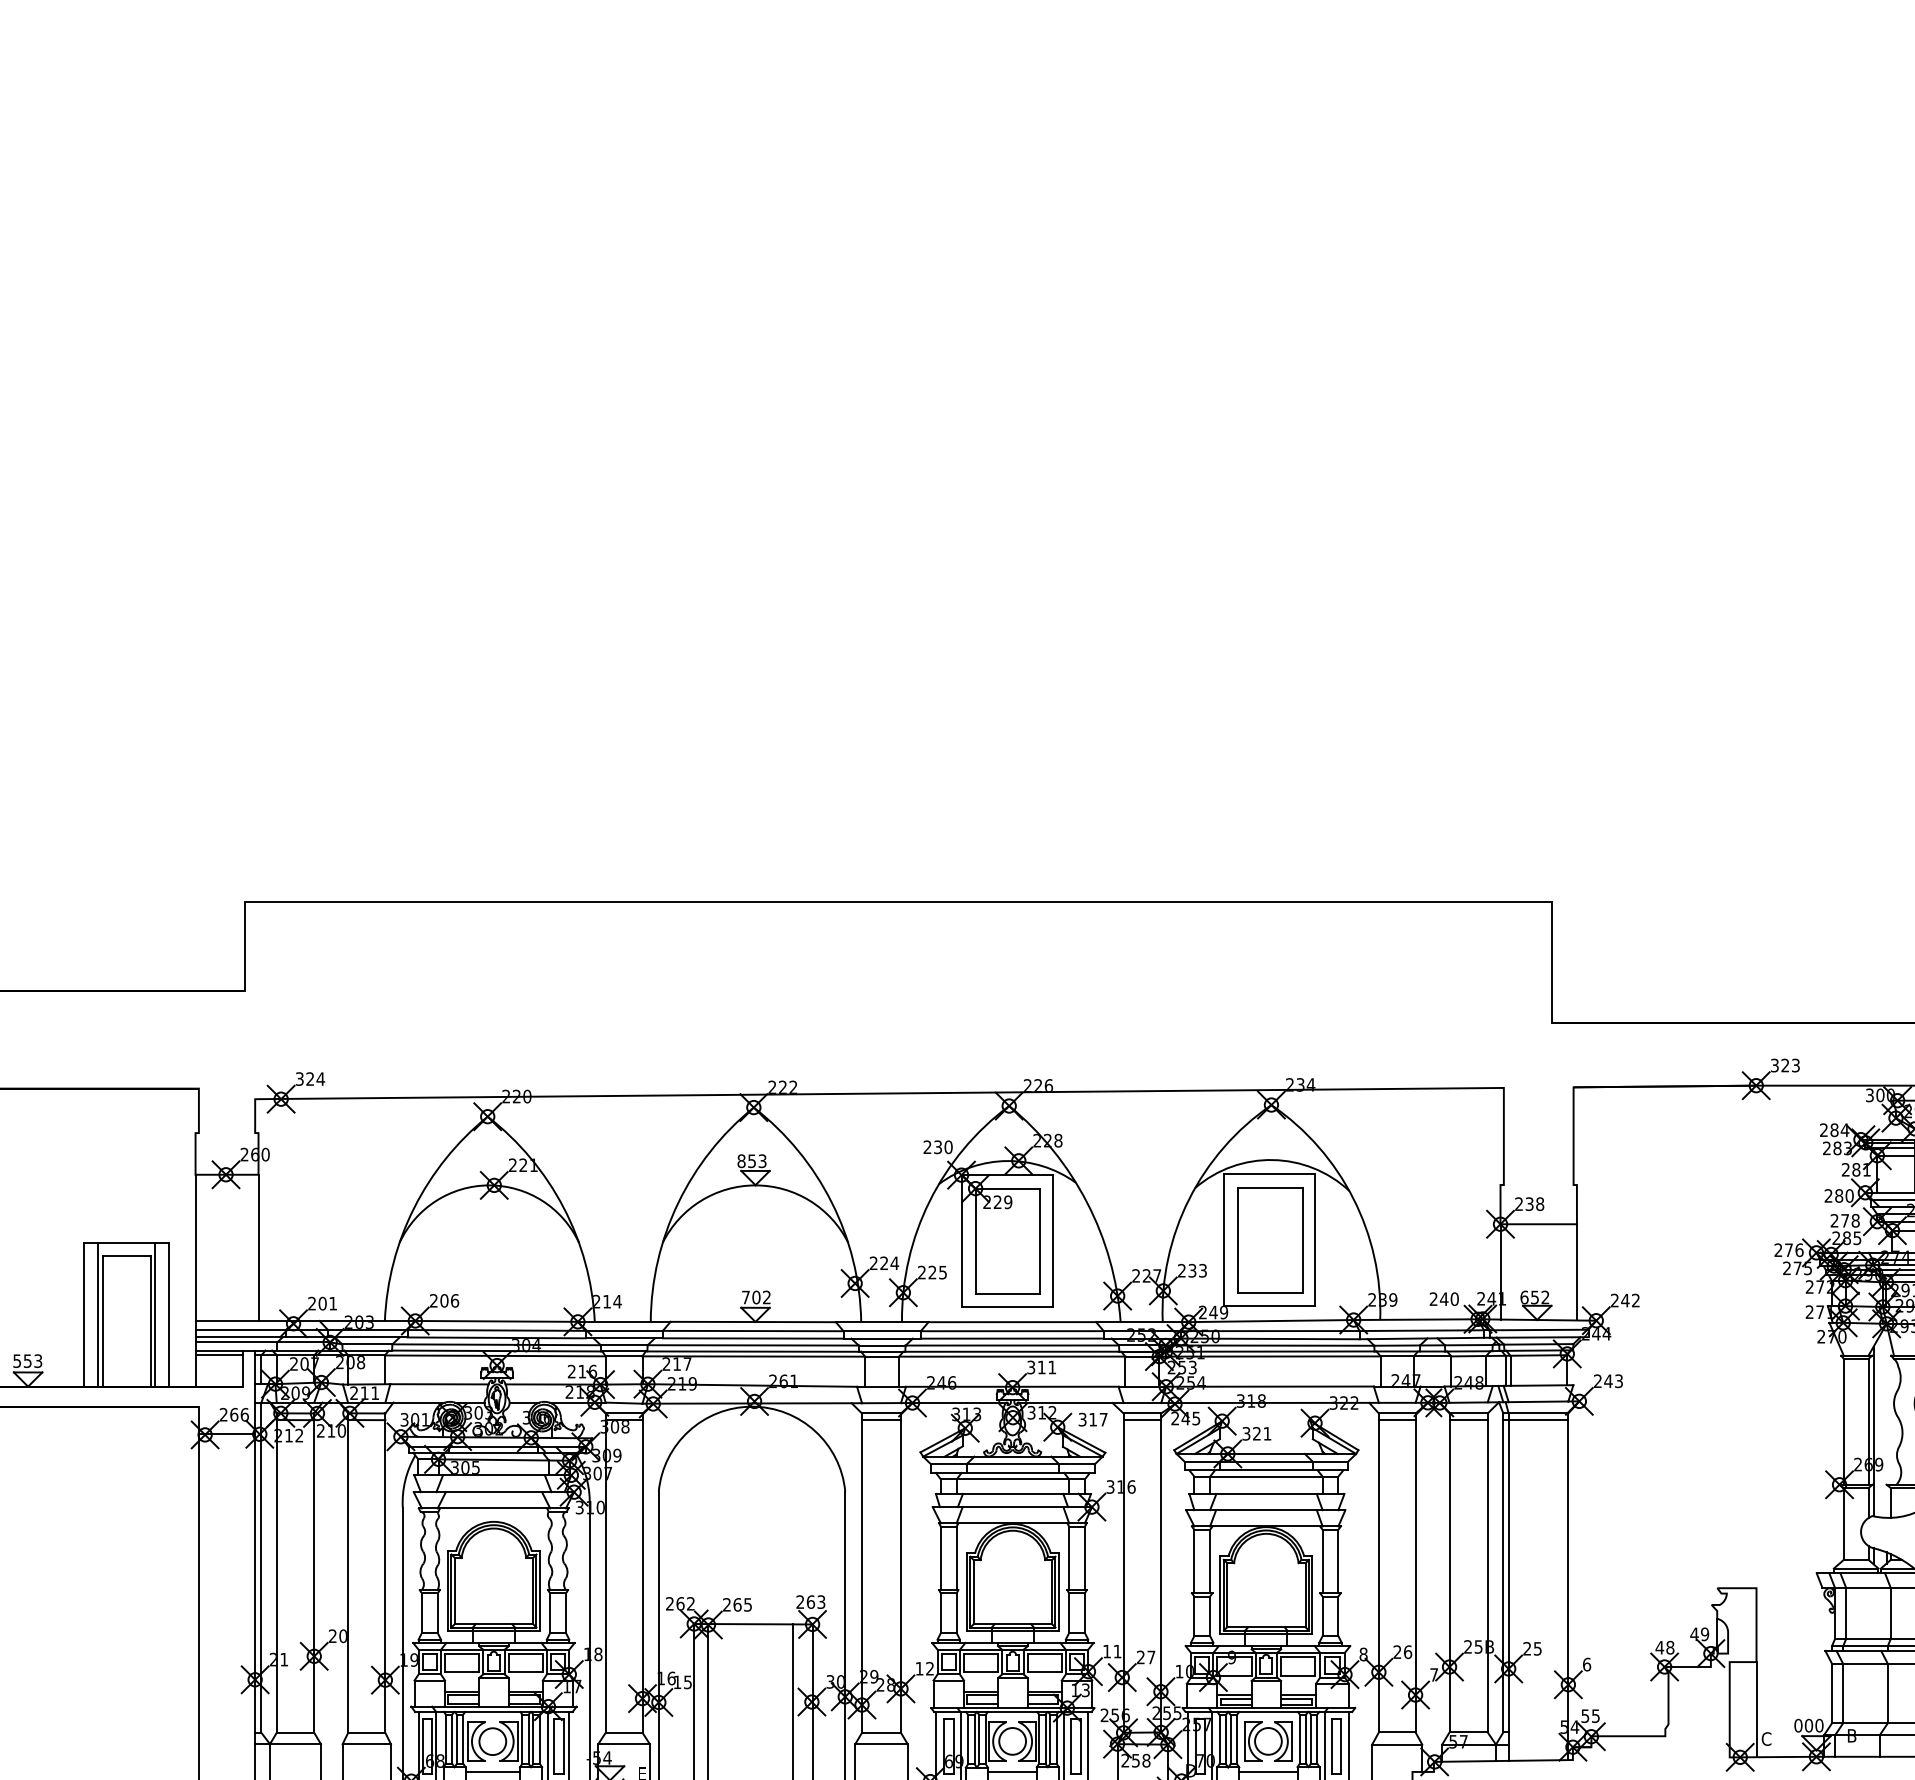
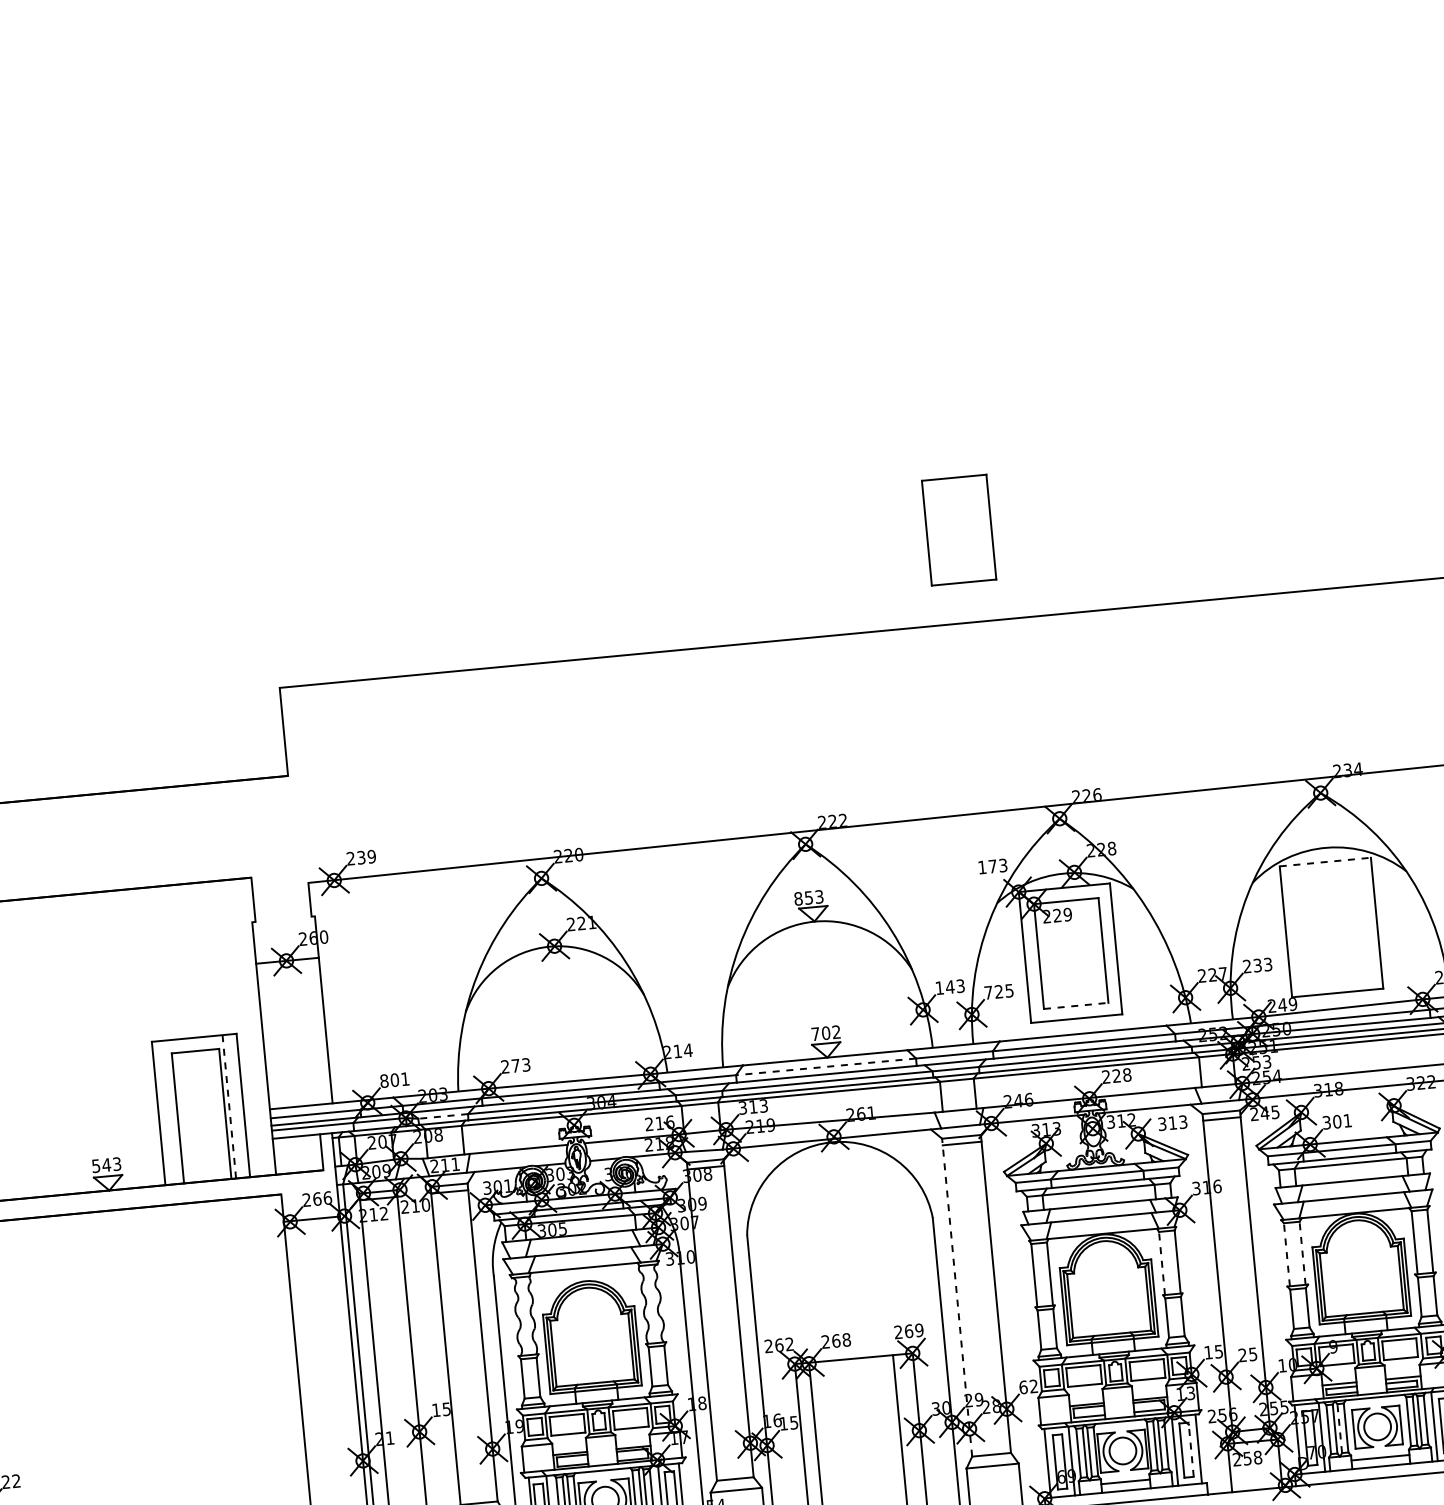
text: (310, 1078) -> (361, 857), 324 -> 239
text: (937, 1147) -> (992, 866), 230 -> 173
line: (1269, 1174) -> (1325, 862), solid -> dashed
part: (1270, 1240) -> (959, 530), moved
text: (884, 1263) -> (950, 987), 224 -> 143
text: (921, 1272) -> (988, 992), 225 -> 725
line: (1008, 1293) -> (1076, 1005), solid -> dashed
text: (449, 1300) -> (520, 1065), 206 -> 273
text: (312, 1303) -> (384, 1080), 201 -> 801
line: (98, 1314) -> (172, 1112), removed
line: (155, 1315) -> (229, 1107), solid -> dashed
line: (752, 1331) -> (825, 1067), solid -> dashed
line: (366, 1344) -> (442, 1116), solid -> dashed
line: (219, 1355) -> (297, 1141), removed
text: (27, 1360) -> (106, 1164), 553 -> 543
text: (676, 1363) -> (752, 1106), 217 -> 313
text: (1041, 1367) -> (1116, 1076), 311 -> 228
text: (1103, 1419) -> (1183, 1121), 317 -> 313
text: (1256, 1433) -> (1336, 1121), 321 -> 301
line: (1069, 1558) -> (1162, 1263), solid -> dashed
line: (1194, 1561) -> (1287, 1254), solid -> dashed
line: (1210, 1561) -> (1303, 1253), solid -> dashed
line: (862, 1573) -> (957, 1297), solid -> dashed
text: (821, 1601) -> (919, 1329), 263 -> 269
text: (748, 1604) -> (847, 1339), 265 -> 268
text: (337, 1636) -> (440, 1410), 20 -> 15
text: (1117, 1651) -> (1218, 1351), 11 -> 15
text: (1151, 1657) -> (1253, 1354), 27 -> 25
text: (919, 1668) -> (1023, 1387), 12 -> 62
line: (1230, 1739) -> (1339, 1428), solid -> dashed
line: (1080, 1746) -> (1190, 1449), solid -> dashed

